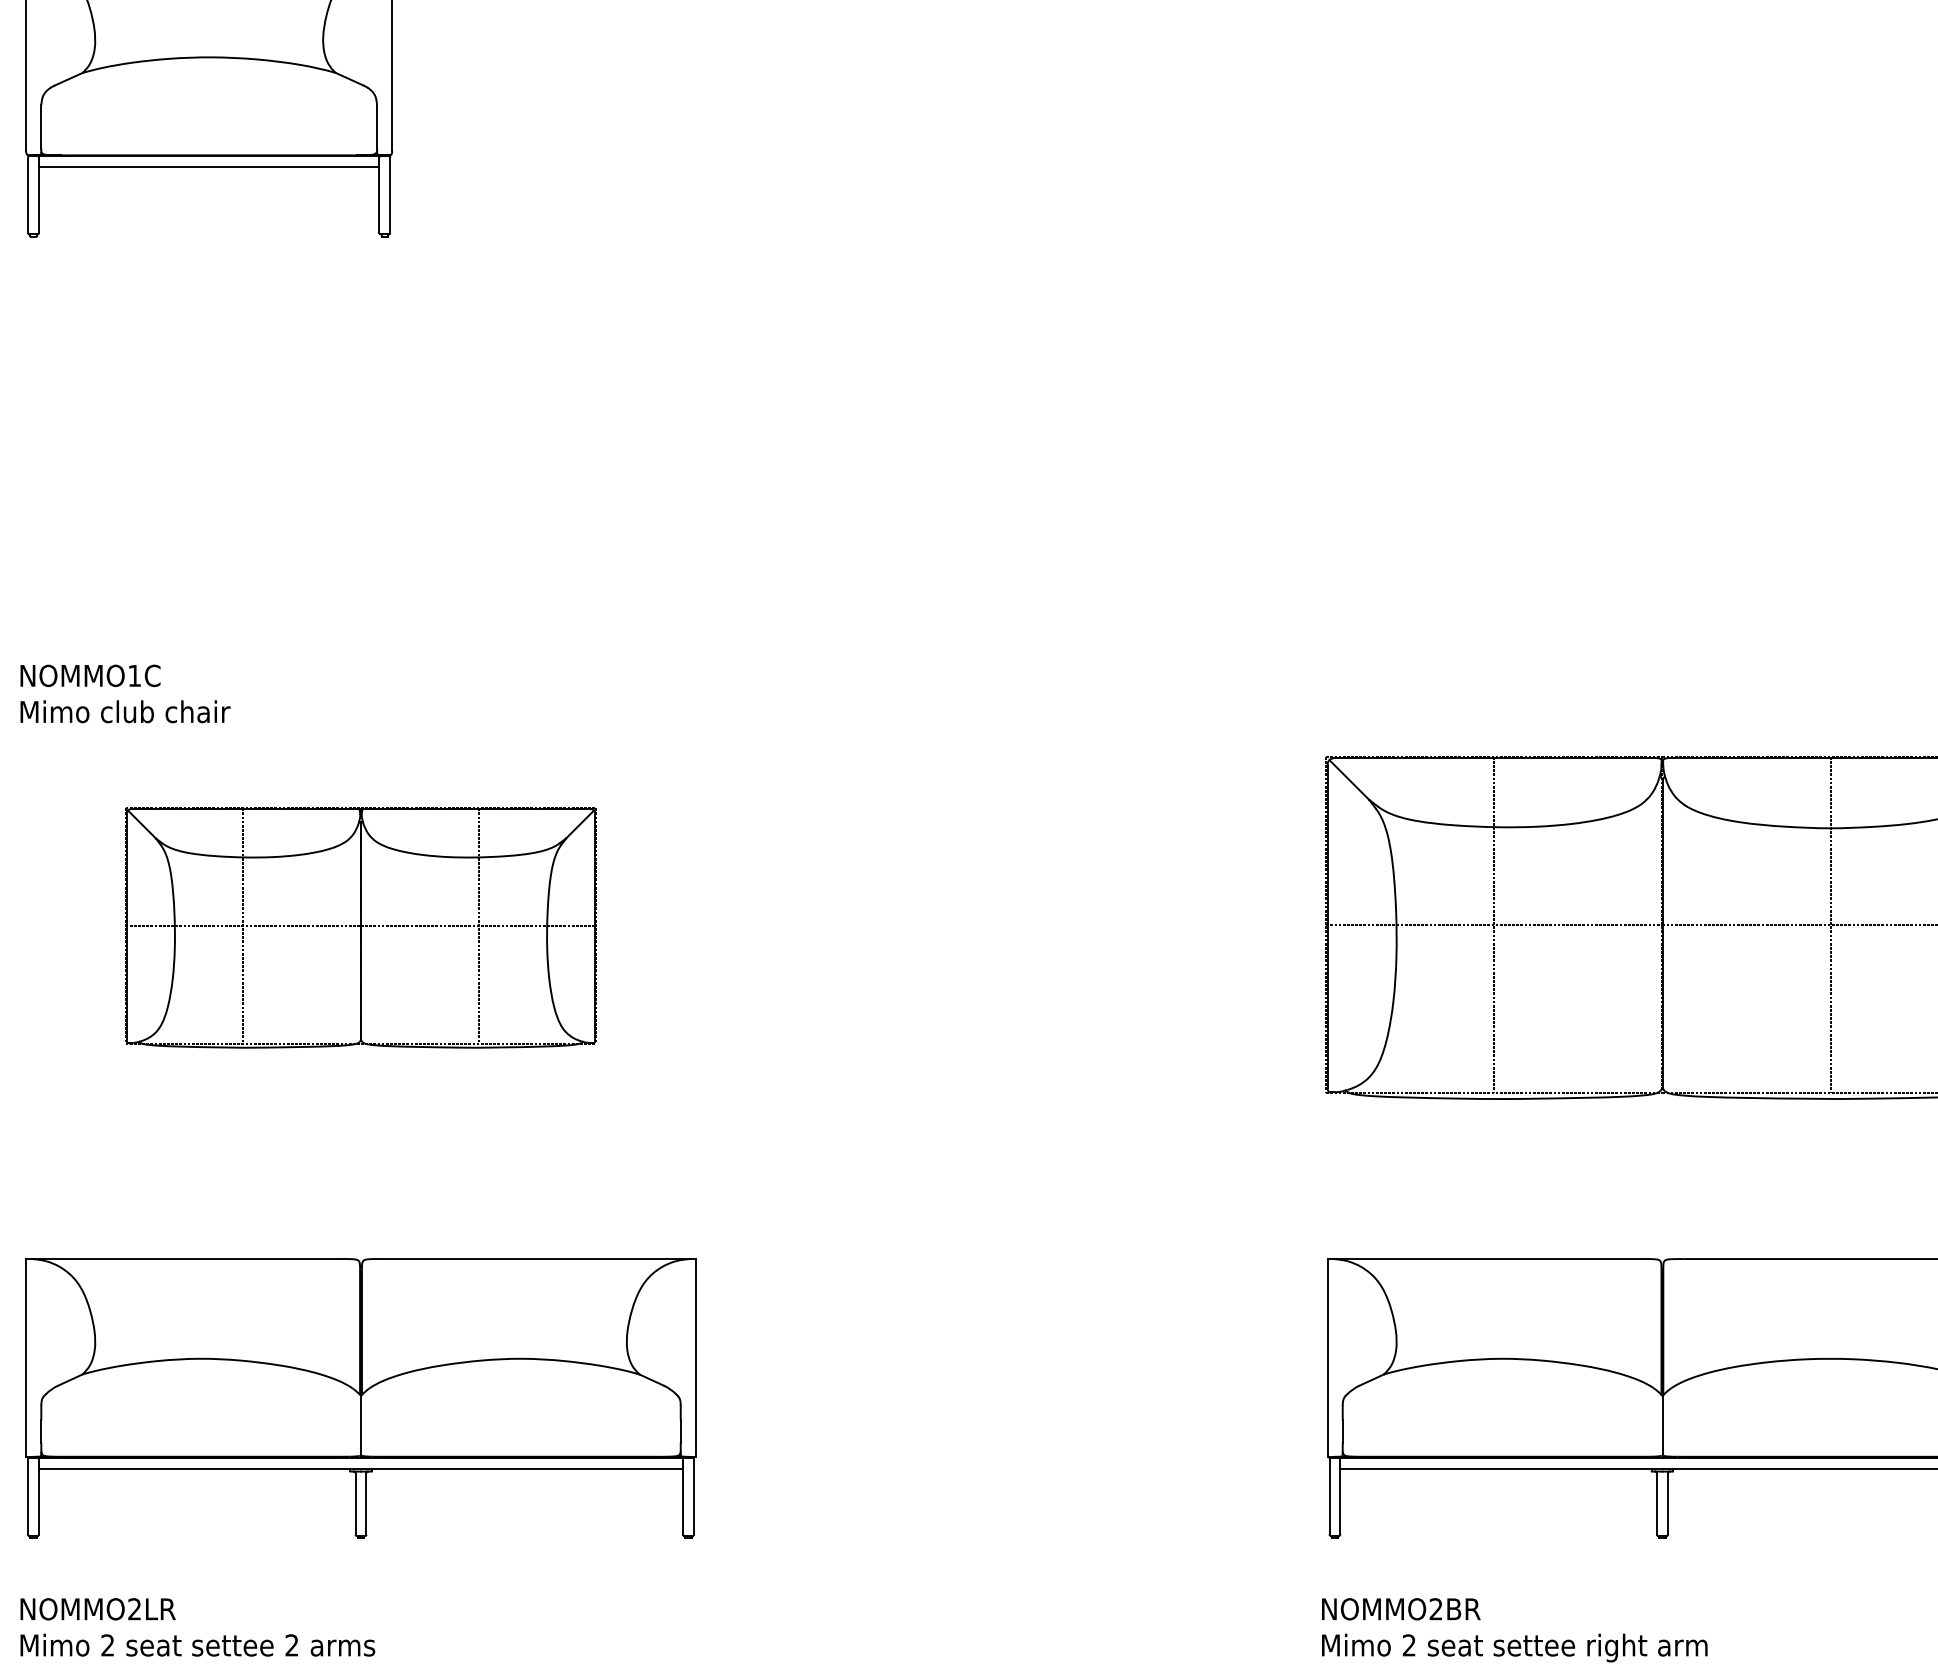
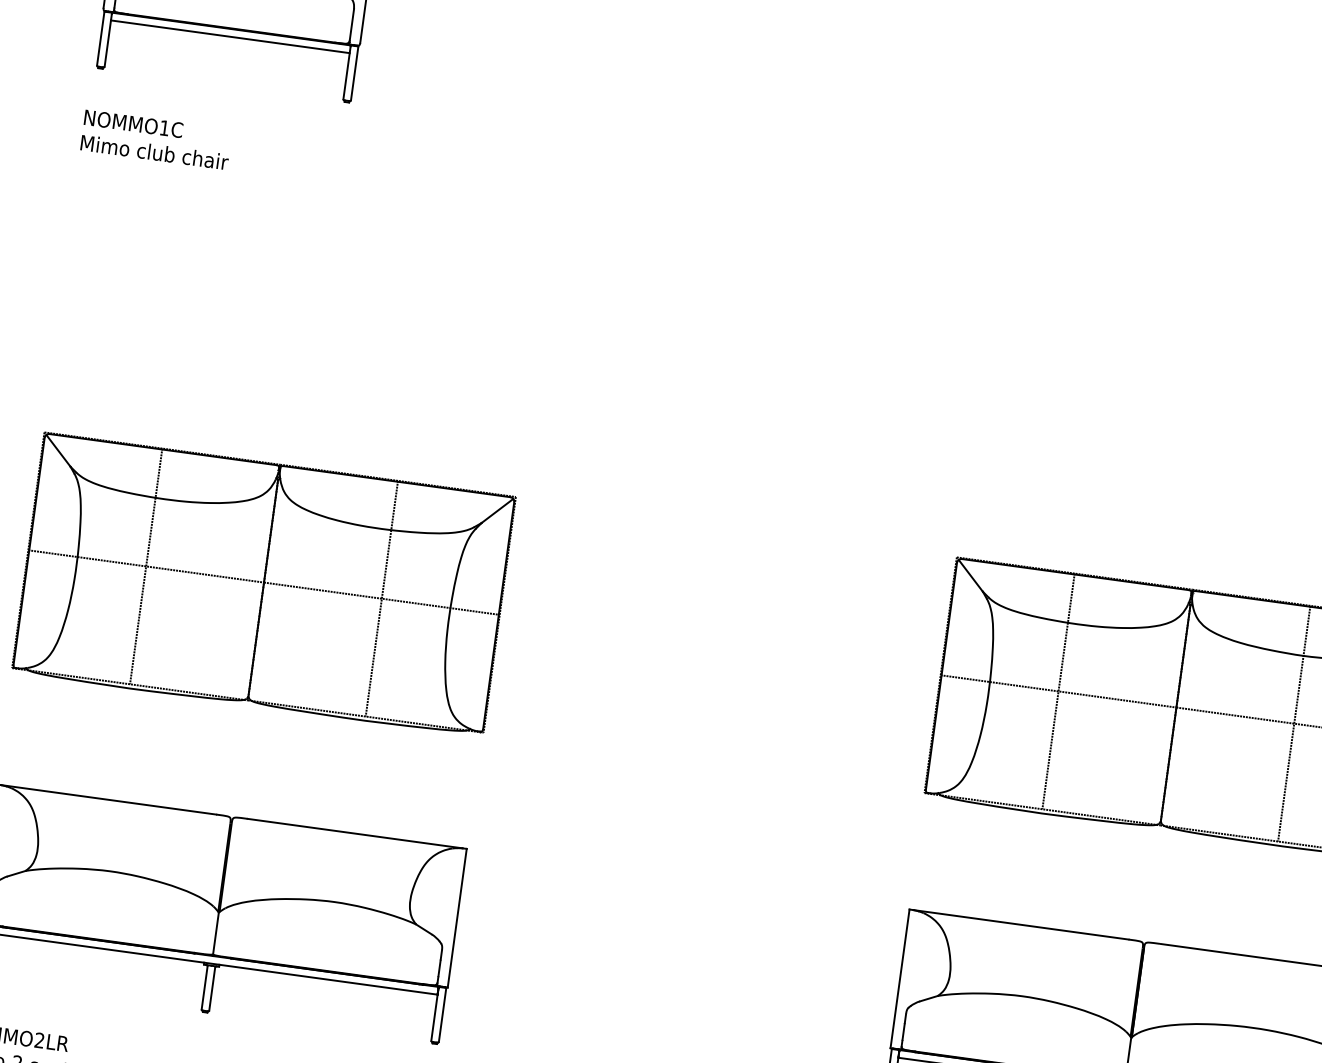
text: (125, 693) -> (156, 139), moved
part: (360, 927) -> (263, 584), size x1.43

